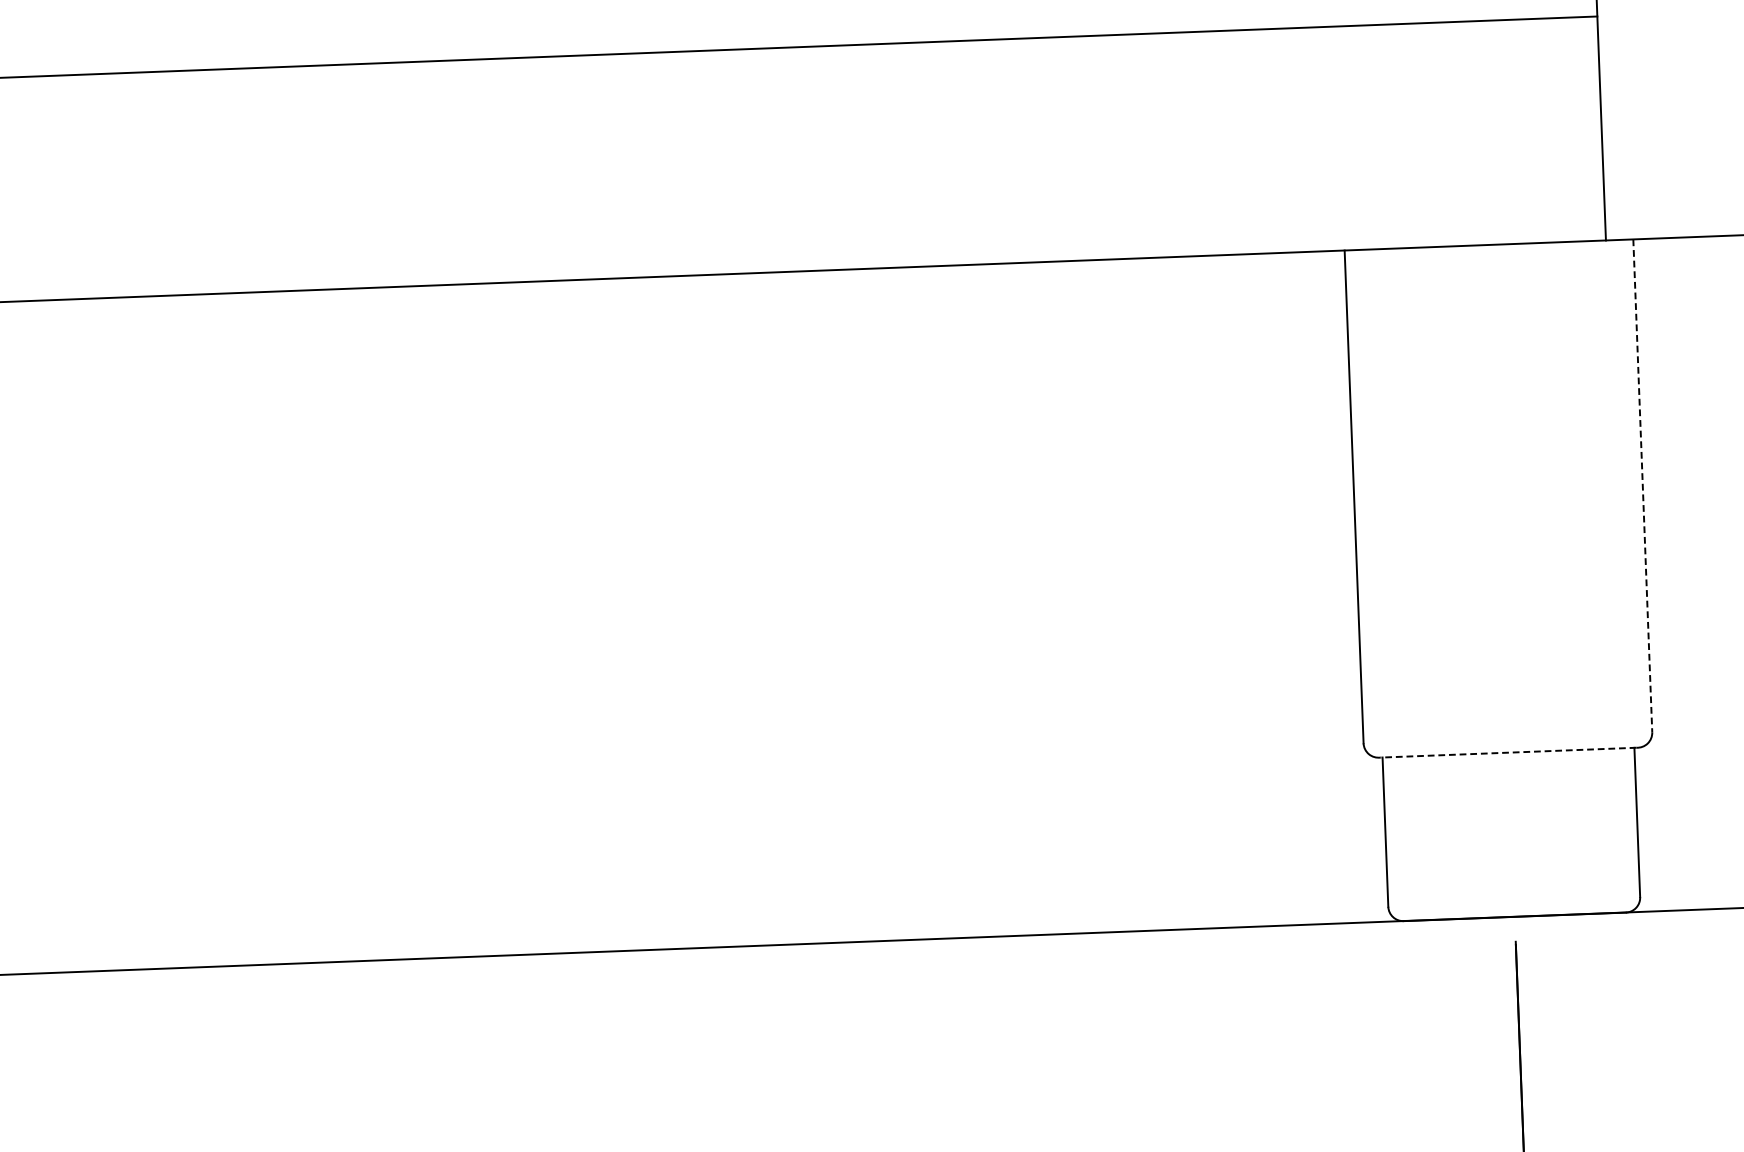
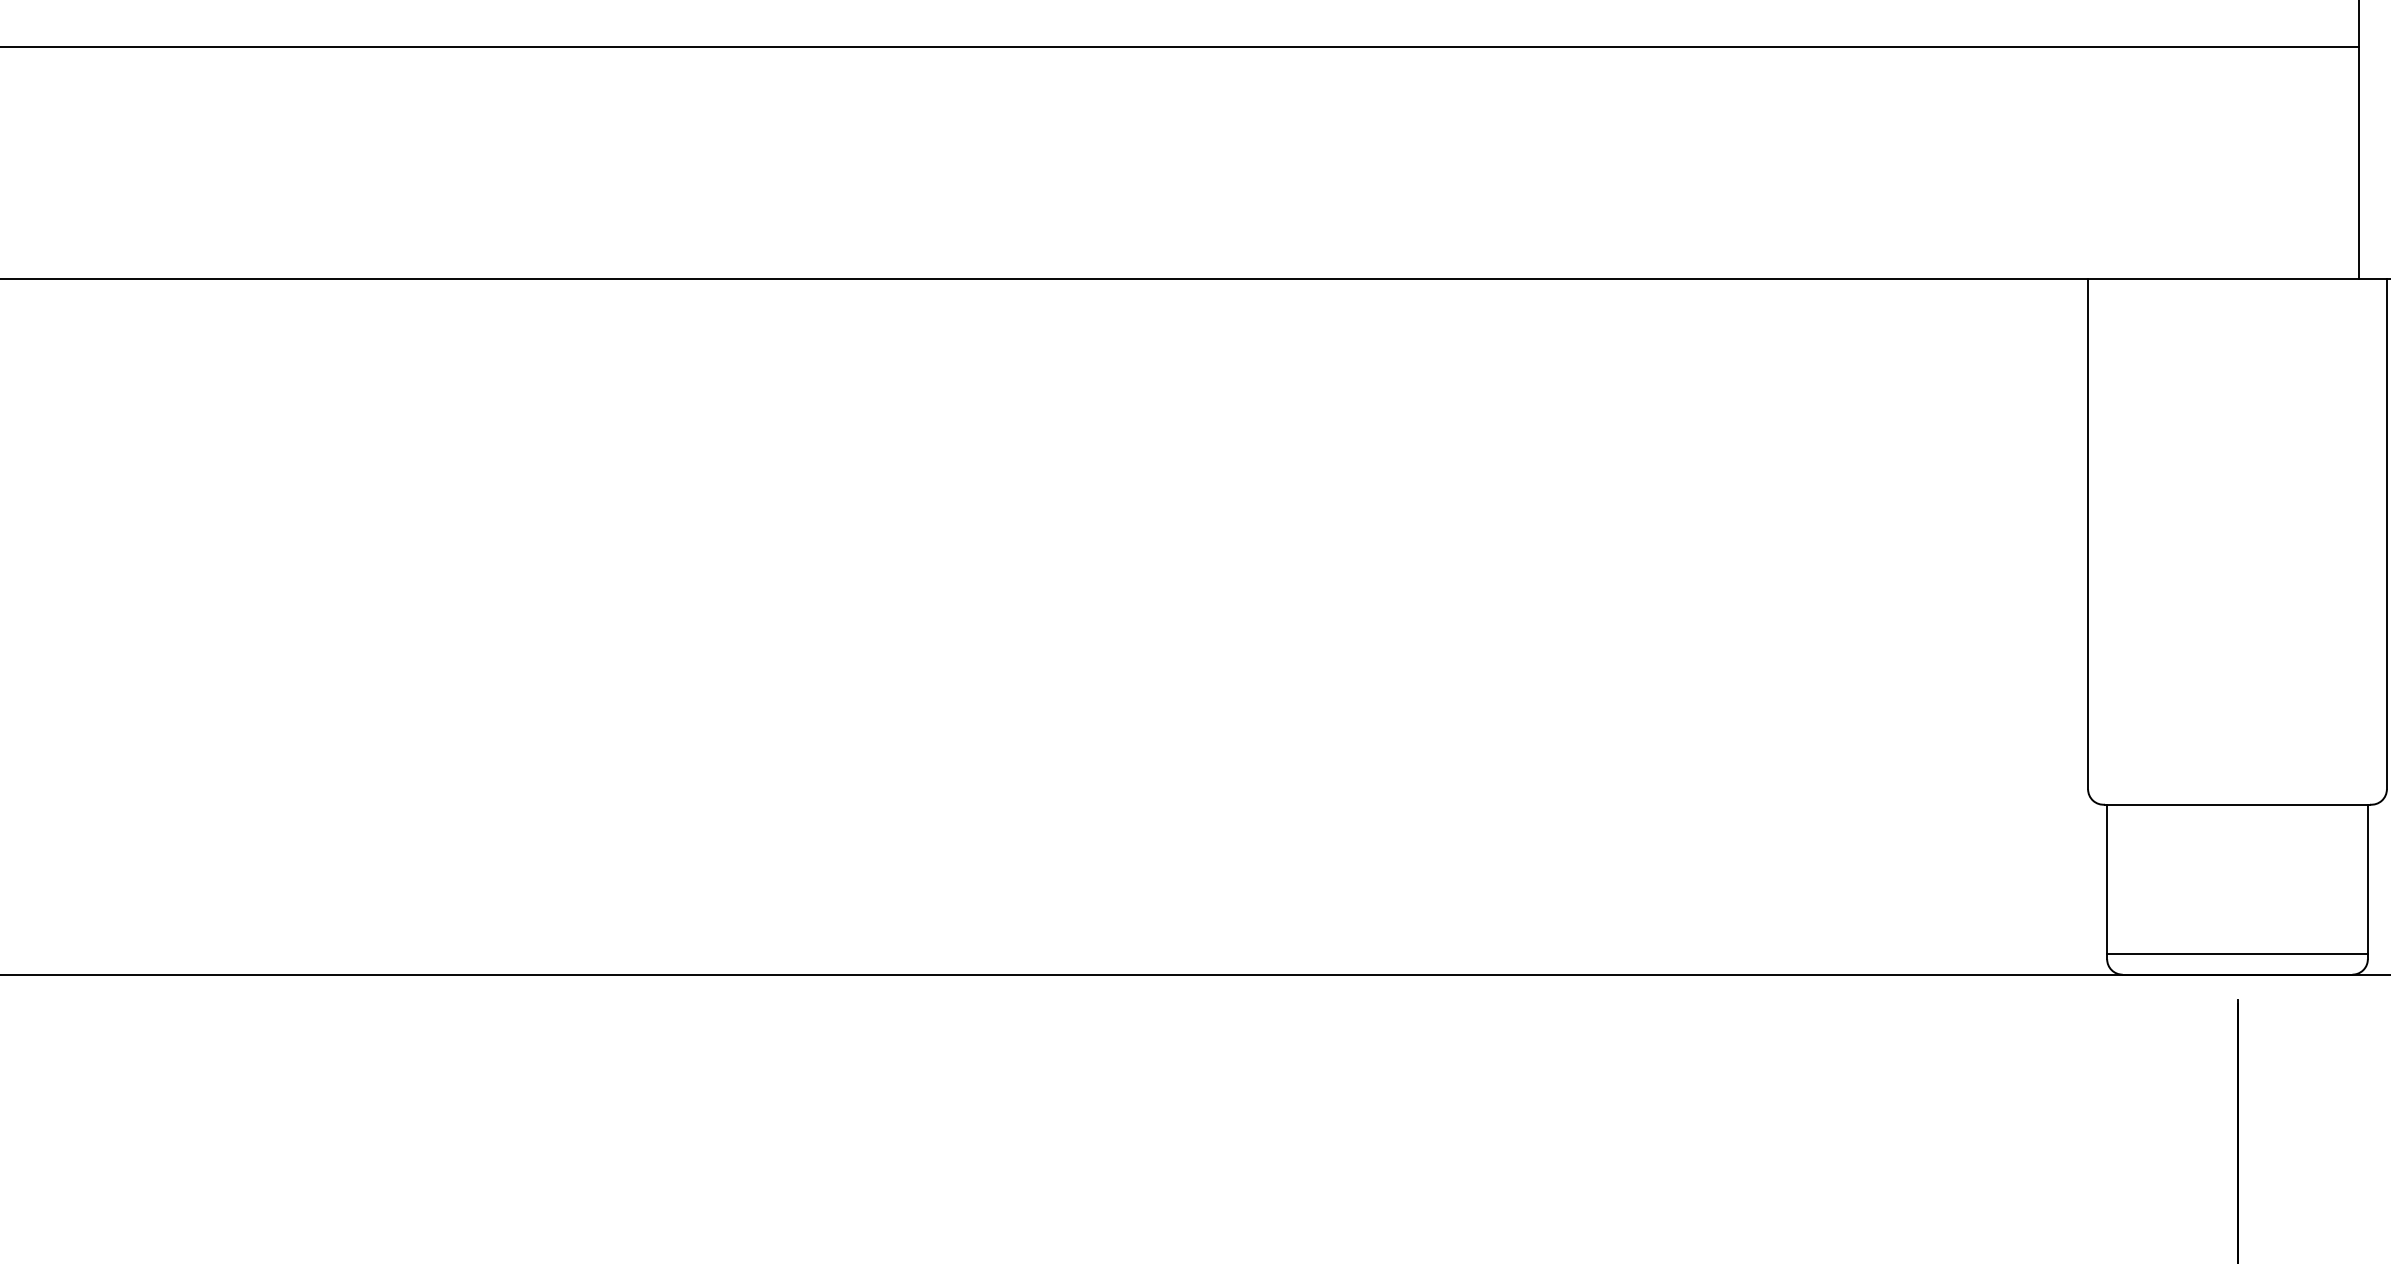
line: (1642, 486) -> (2386, 534), dashed -> solid
line: (1508, 752) -> (2237, 804), dashed -> solid
line: (1514, 897) -> (2237, 954), added

